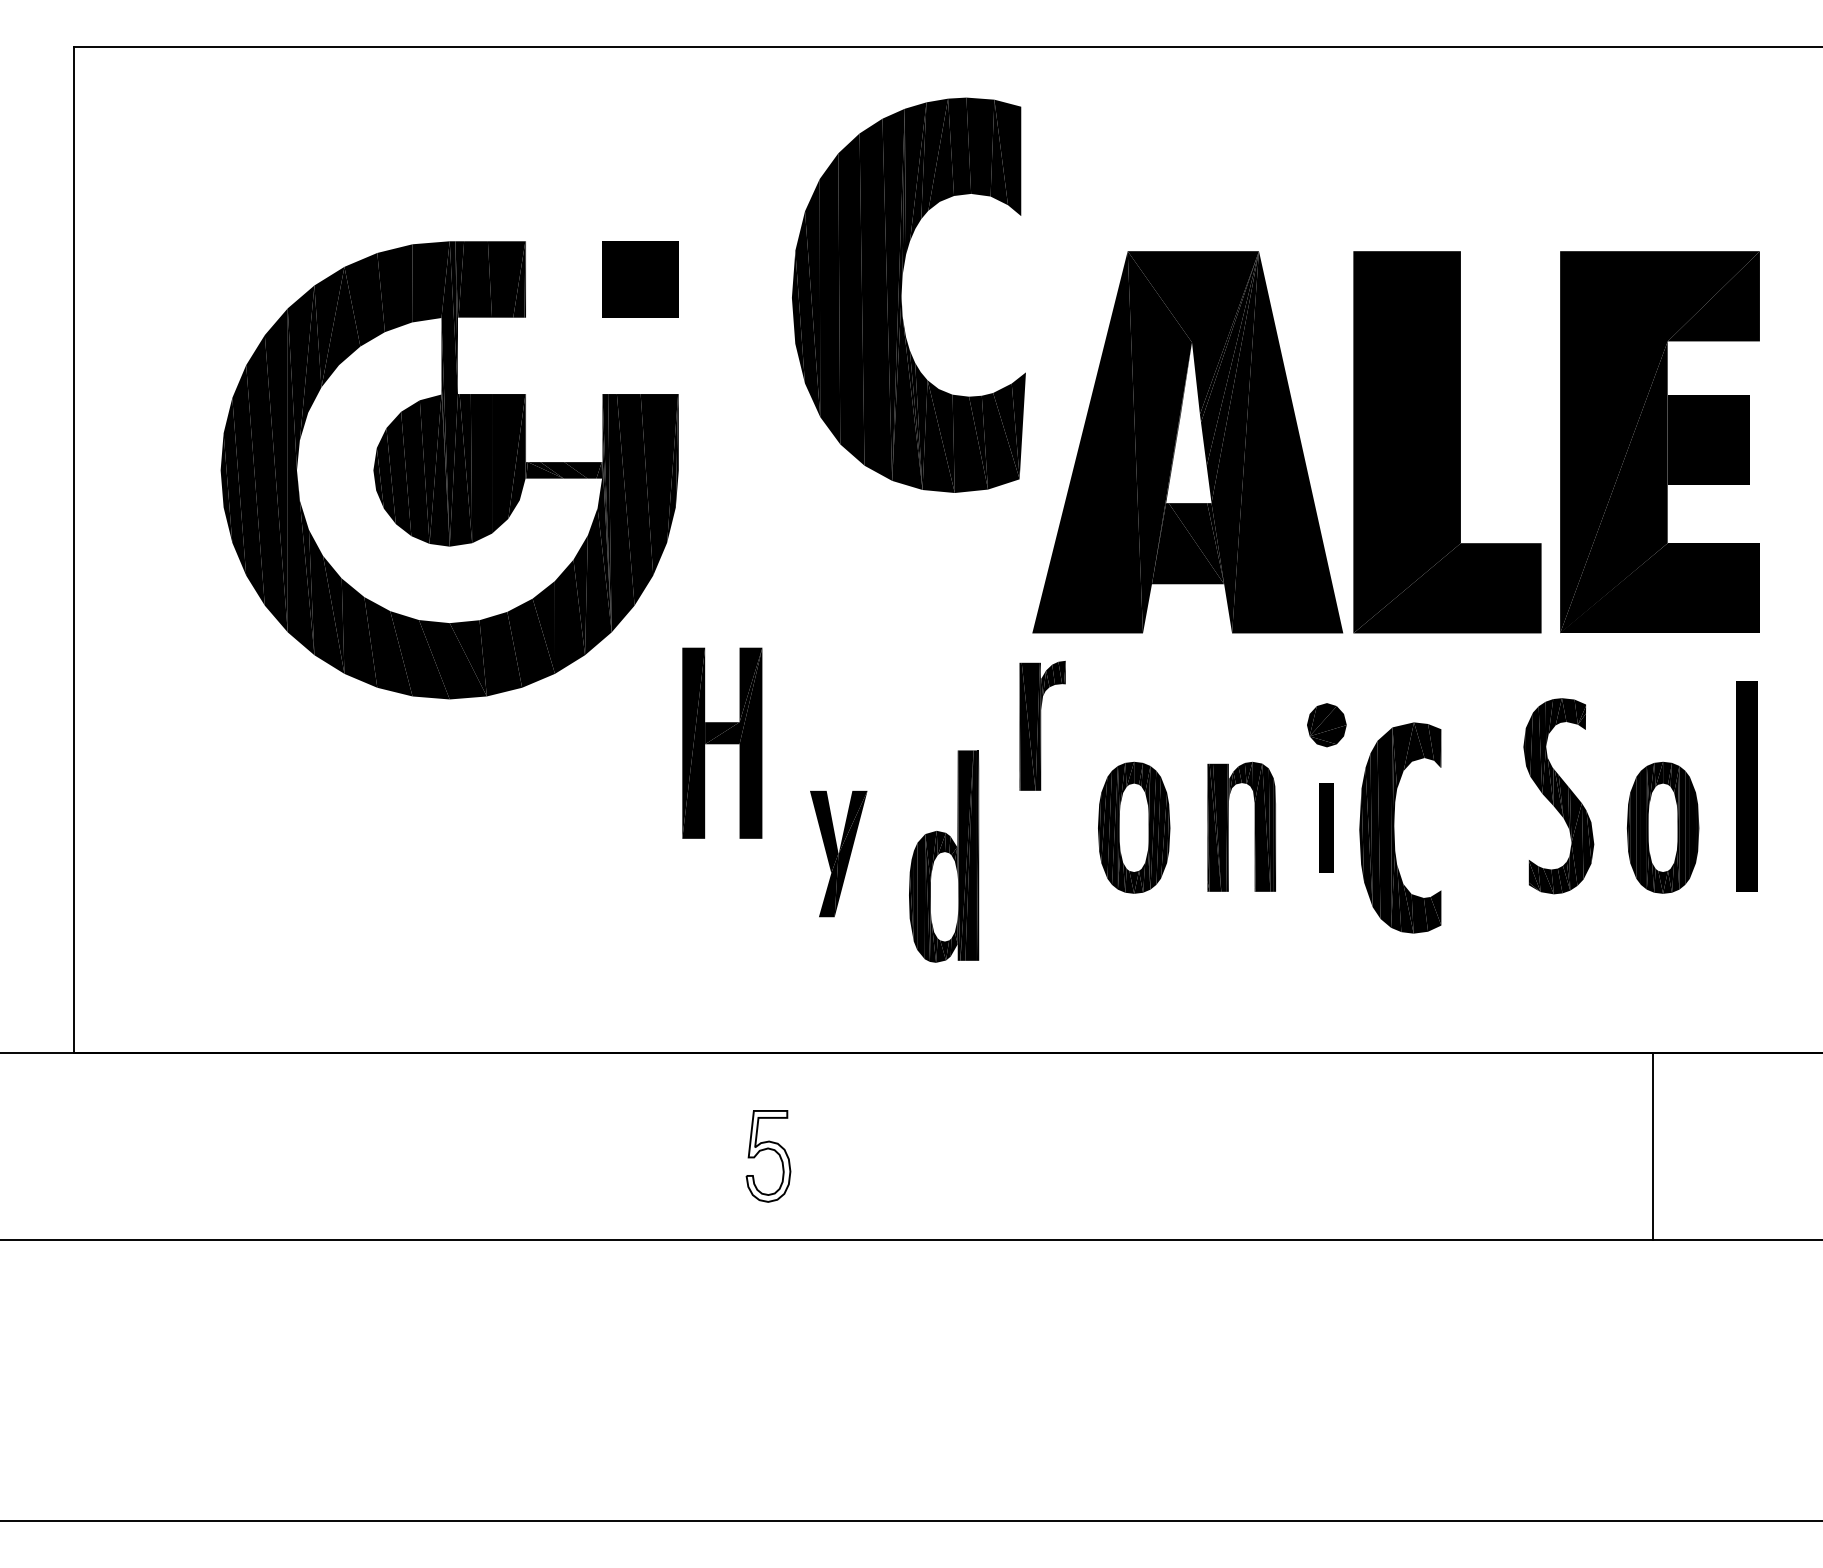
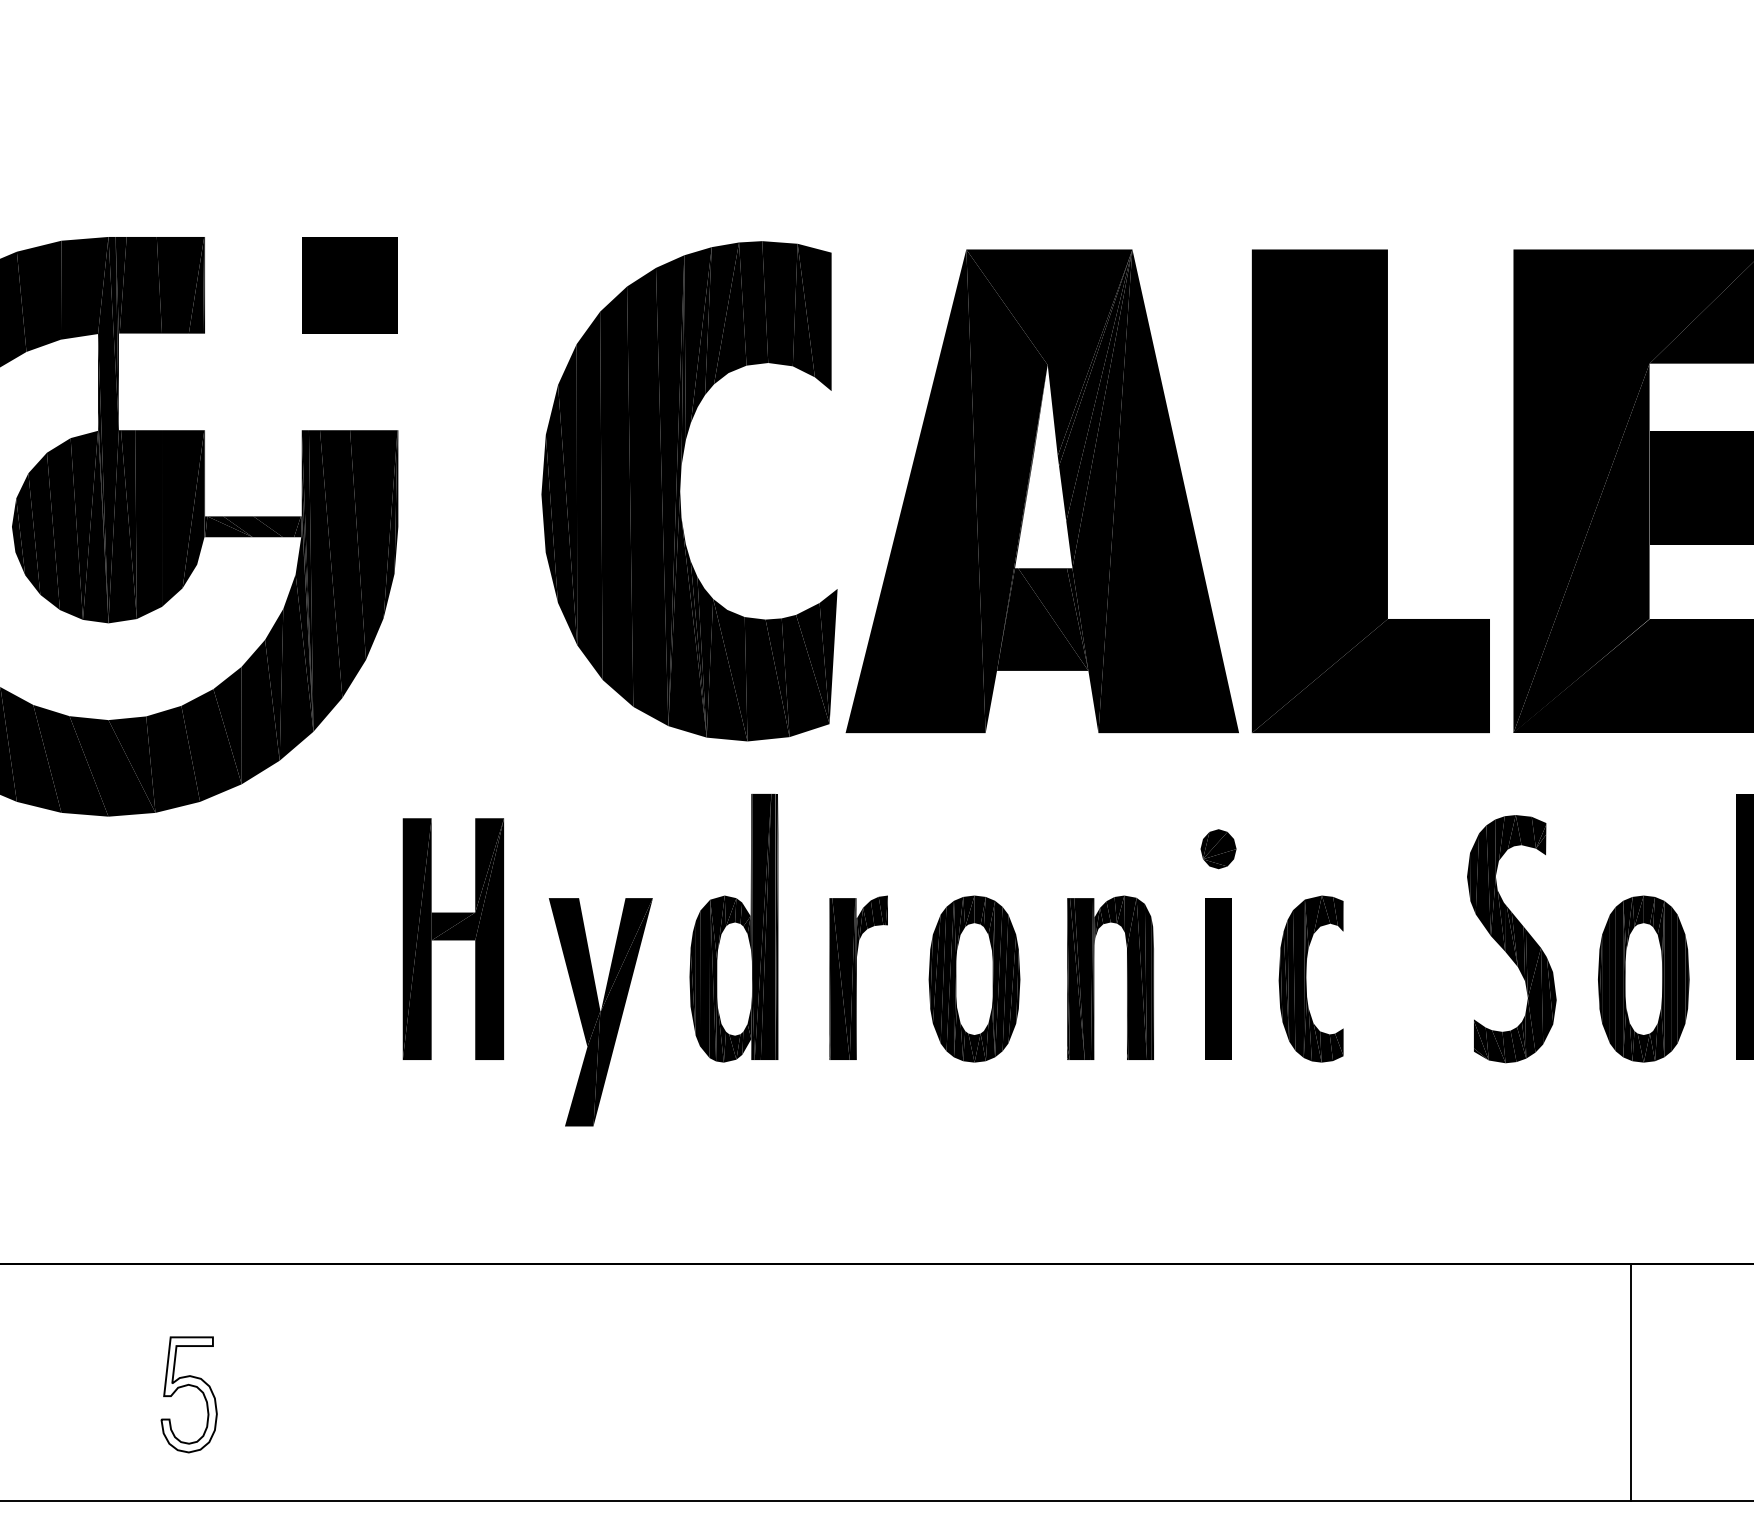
part: (901, 294) -> (680, 490), moved
part: (1327, 724) -> (1219, 848), size x0.71
part: (1042, 725) -> (858, 977), moved
part: (722, 742) -> (453, 938), moved
part: (1326, 827) -> (1217, 978), size x1.43
part: (1399, 827) -> (1310, 978), size x0.62
part: (838, 853) -> (600, 1011), size x1.43
part: (944, 856) -> (734, 928), moved
part: (765, 1150) -> (185, 1387), moved

